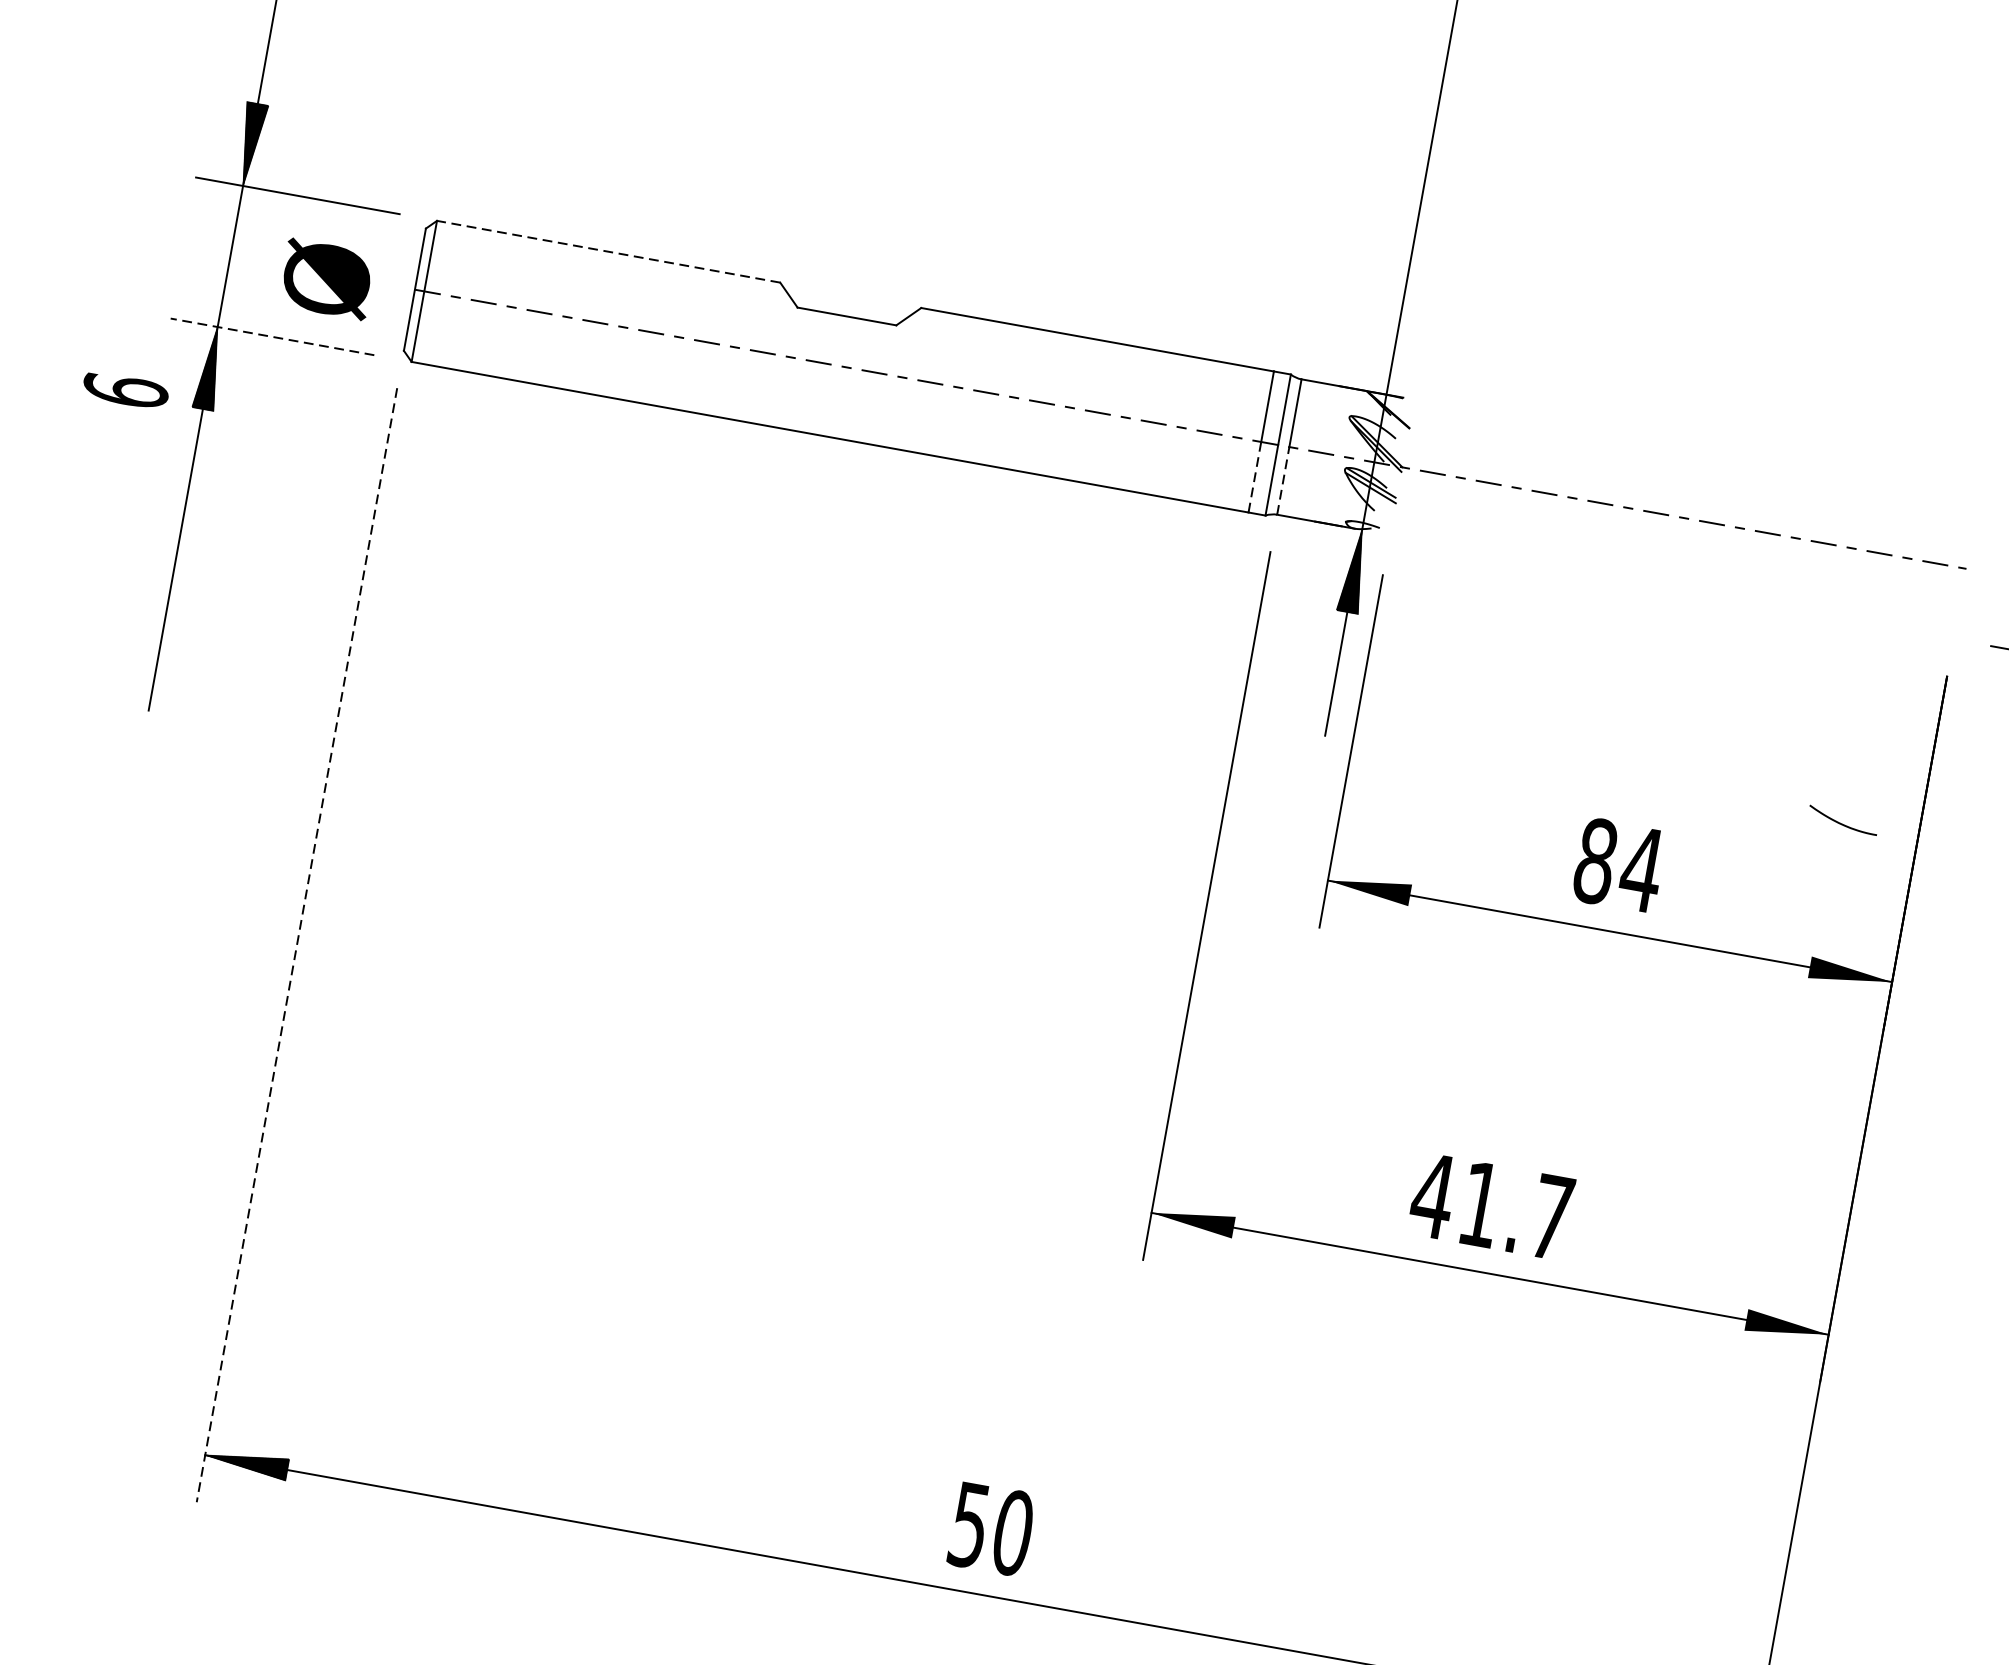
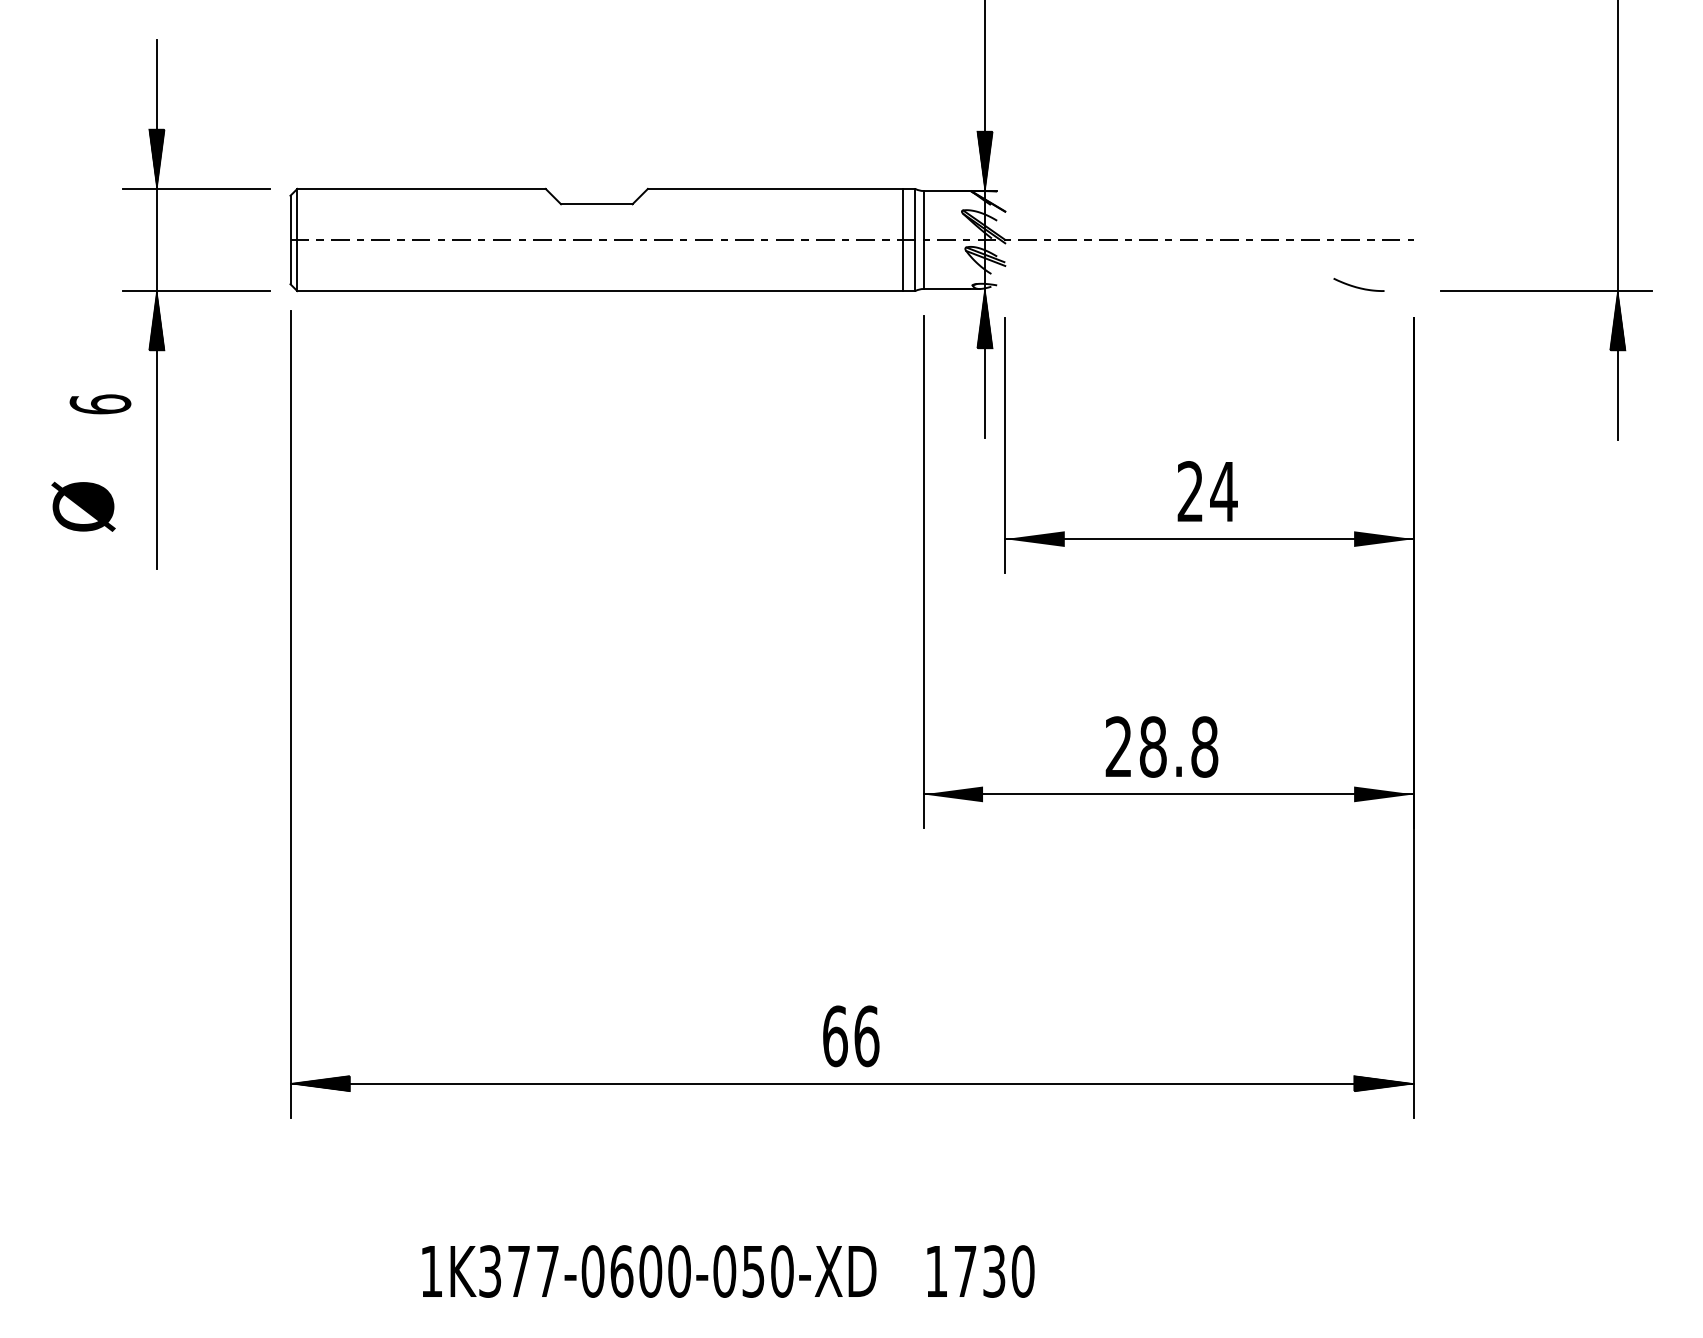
line: (608, 251) -> (421, 188), dashed -> solid
text: (327, 278) -> (83, 506), moved
line: (272, 337) -> (196, 291), dashed -> solid
hatch: (1393, 352) -> (984, 160), added
text: (125, 390) -> (100, 404), moved
line: (1255, 477) -> (903, 265), dashed -> solid
line: (1283, 480) -> (923, 264), dashed -> solid
curve: (1840, 822) -> (1357, 286), moved
text: (1595, 860) -> (1190, 491), 84 -> 24
line: (296, 946) -> (290, 715), dashed -> solid
text: (1492, 1205) -> (1161, 746), 41.7 -> 28.8
text: (991, 1529) -> (851, 1036), 50 -> 66

